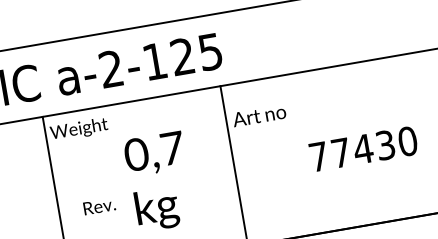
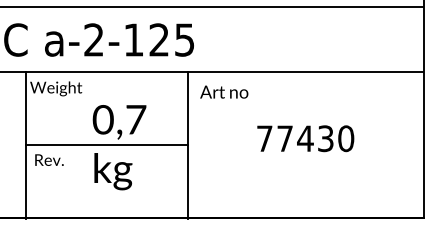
text: (259, 115) -> (224, 91), moved
text: (363, 148) -> (305, 138), moved
line: (144, 182) -> (106, 145), added
text: (99, 205) -> (49, 159), moved

